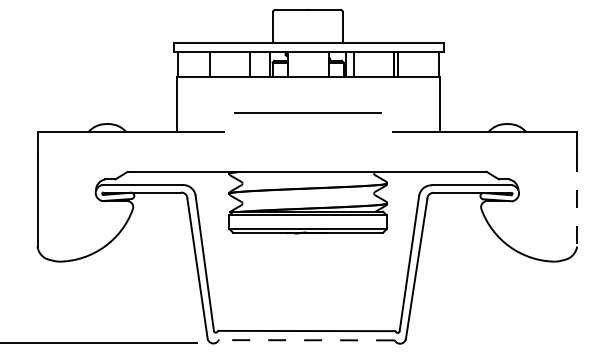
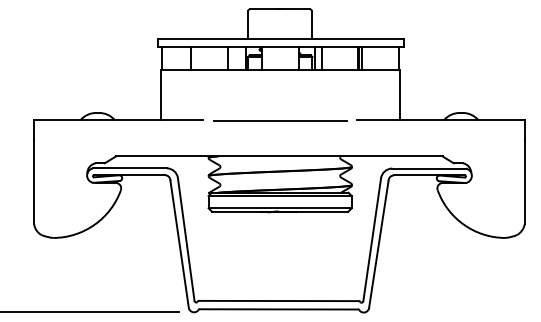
line: (308, 111) -> (280, 120), moved
line: (576, 200) -> (524, 182), dashed -> solid
line: (306, 340) -> (278, 309), dashed -> solid

